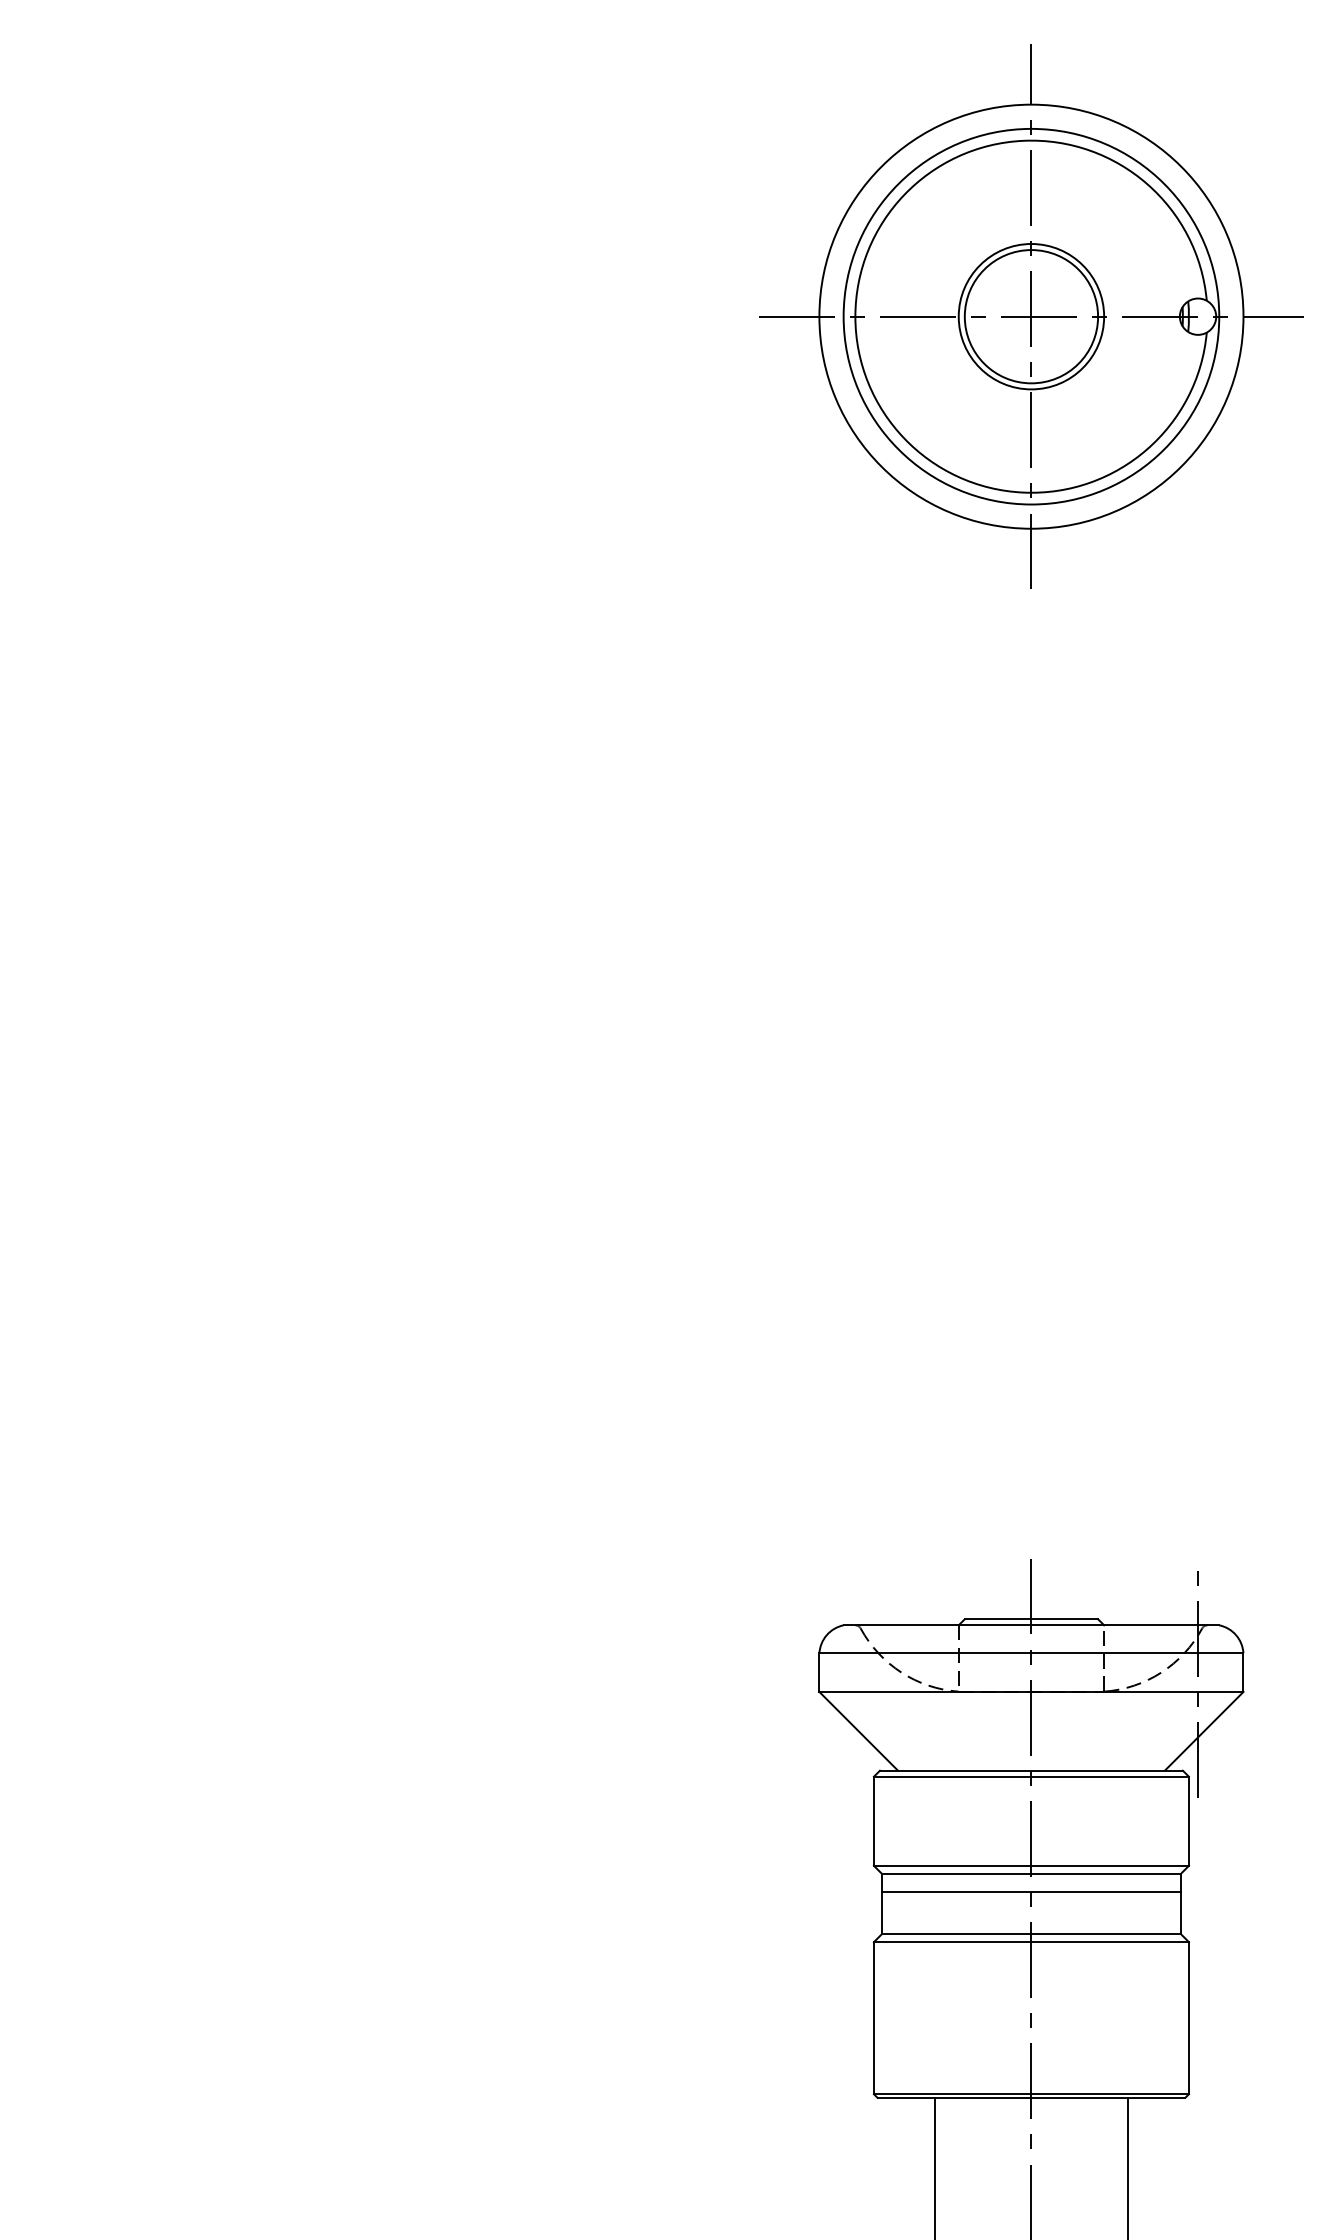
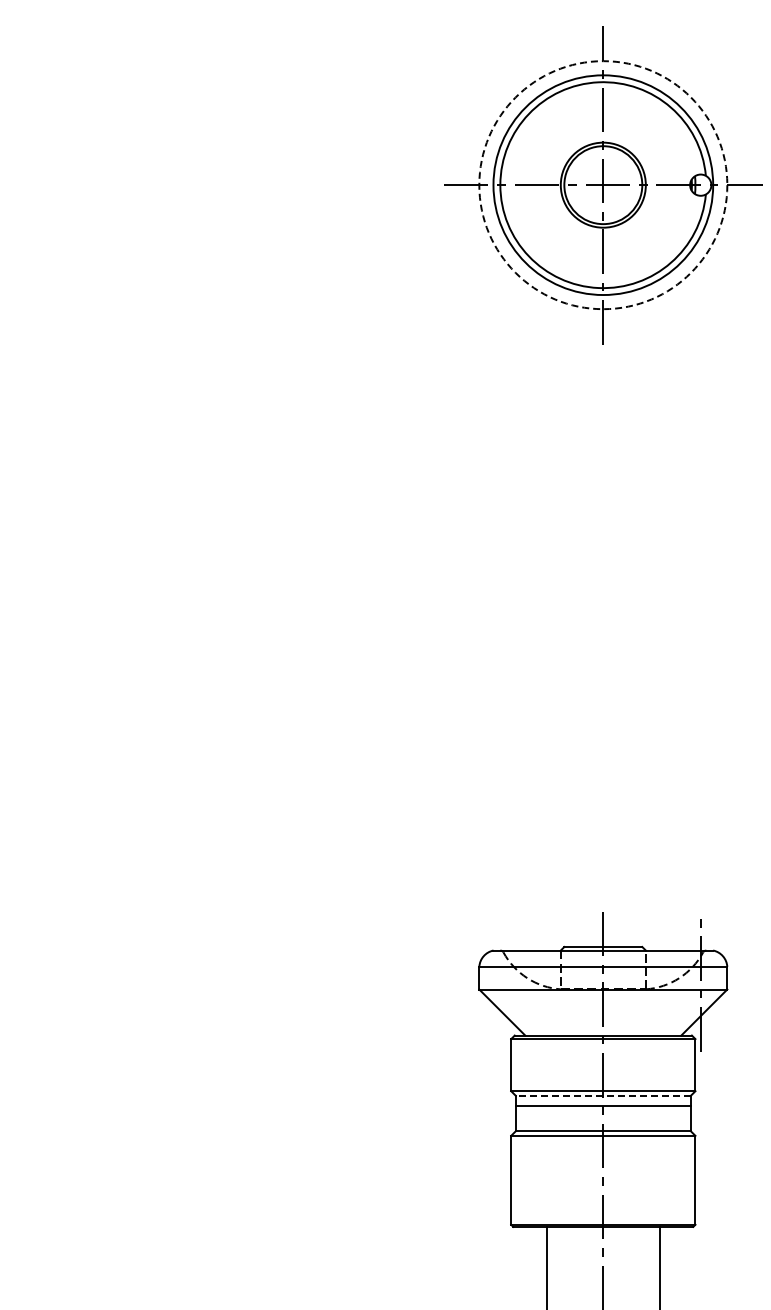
circle: (1031, 317) -> (603, 185), solid -> dashed
line: (1031, 1873) -> (603, 1095), solid -> dashed

